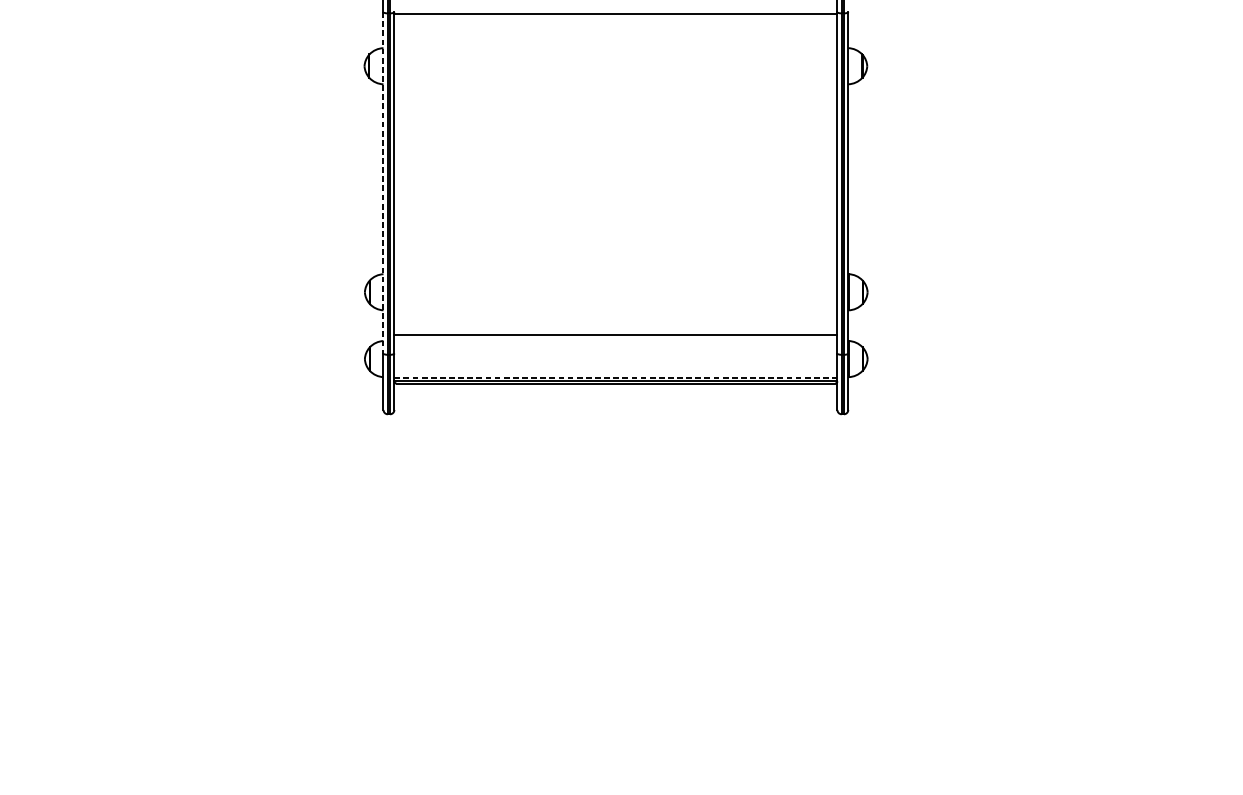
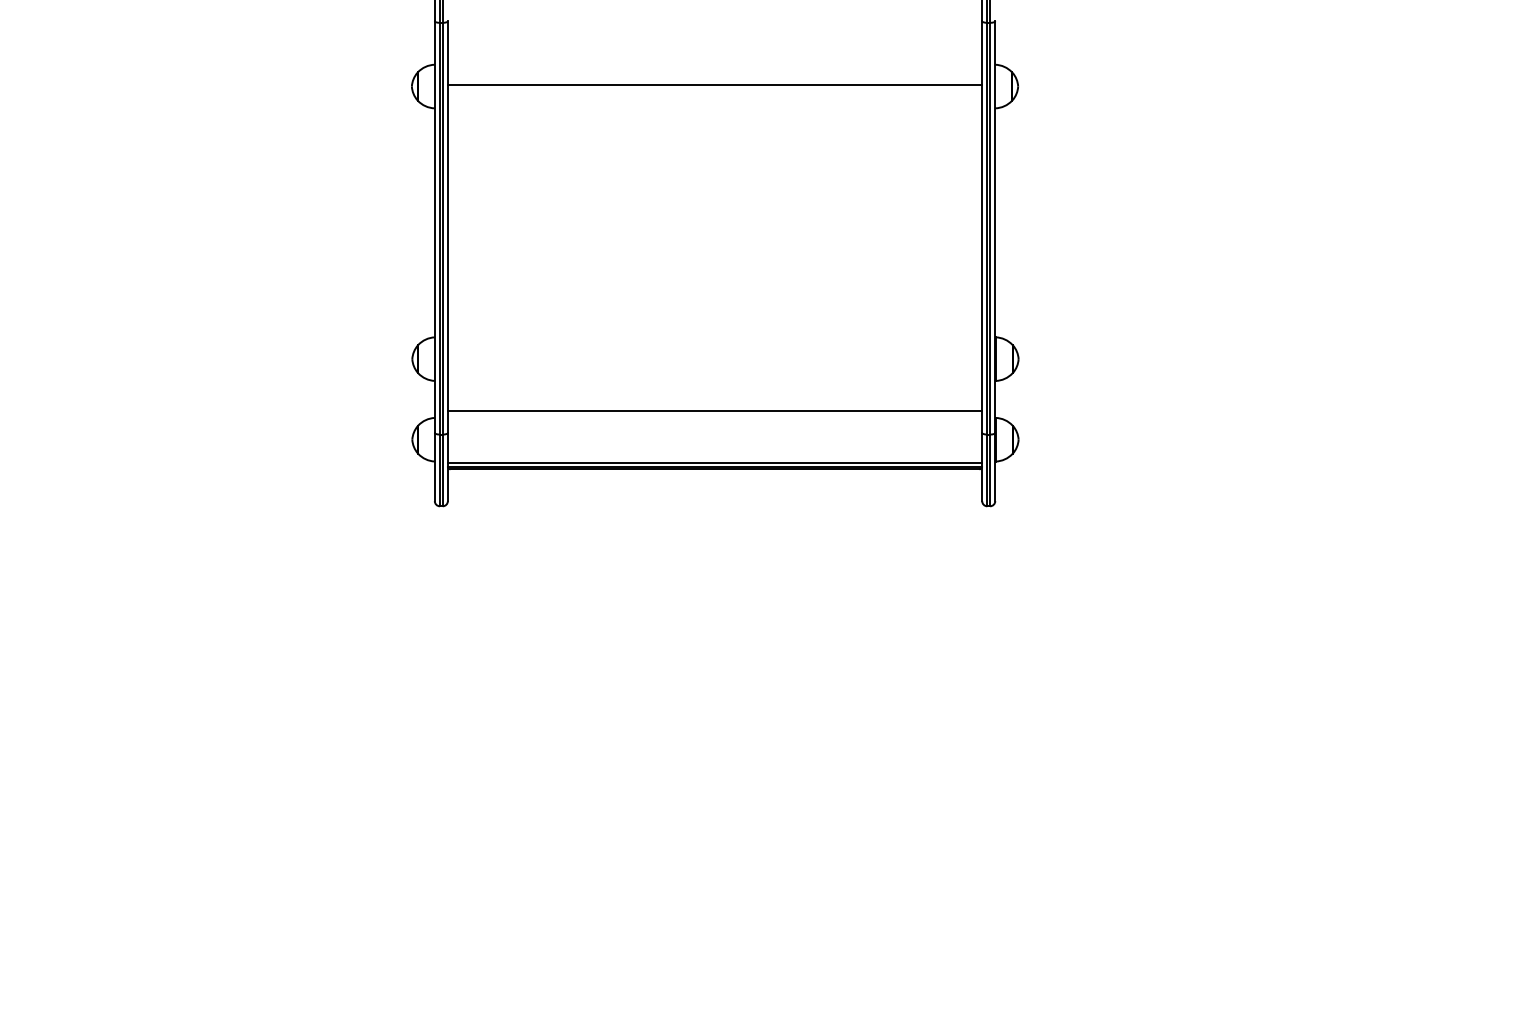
line: (615, 13) -> (714, 85), moved
line: (383, 183) -> (434, 227), dashed -> solid
line: (616, 377) -> (715, 462), dashed -> solid

